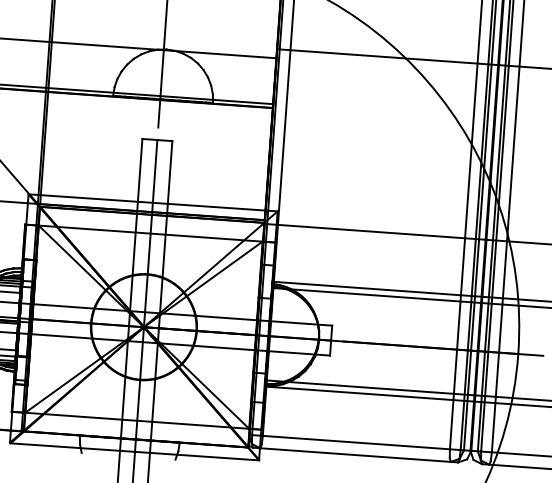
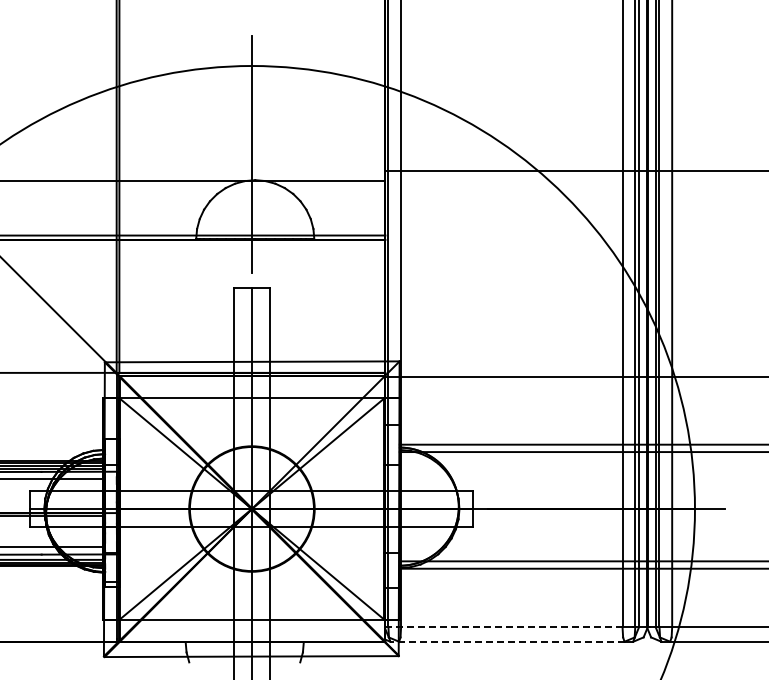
line: (350, 441) -> (504, 626), solid -> dashed
line: (351, 454) -> (506, 641), solid -> dashed

